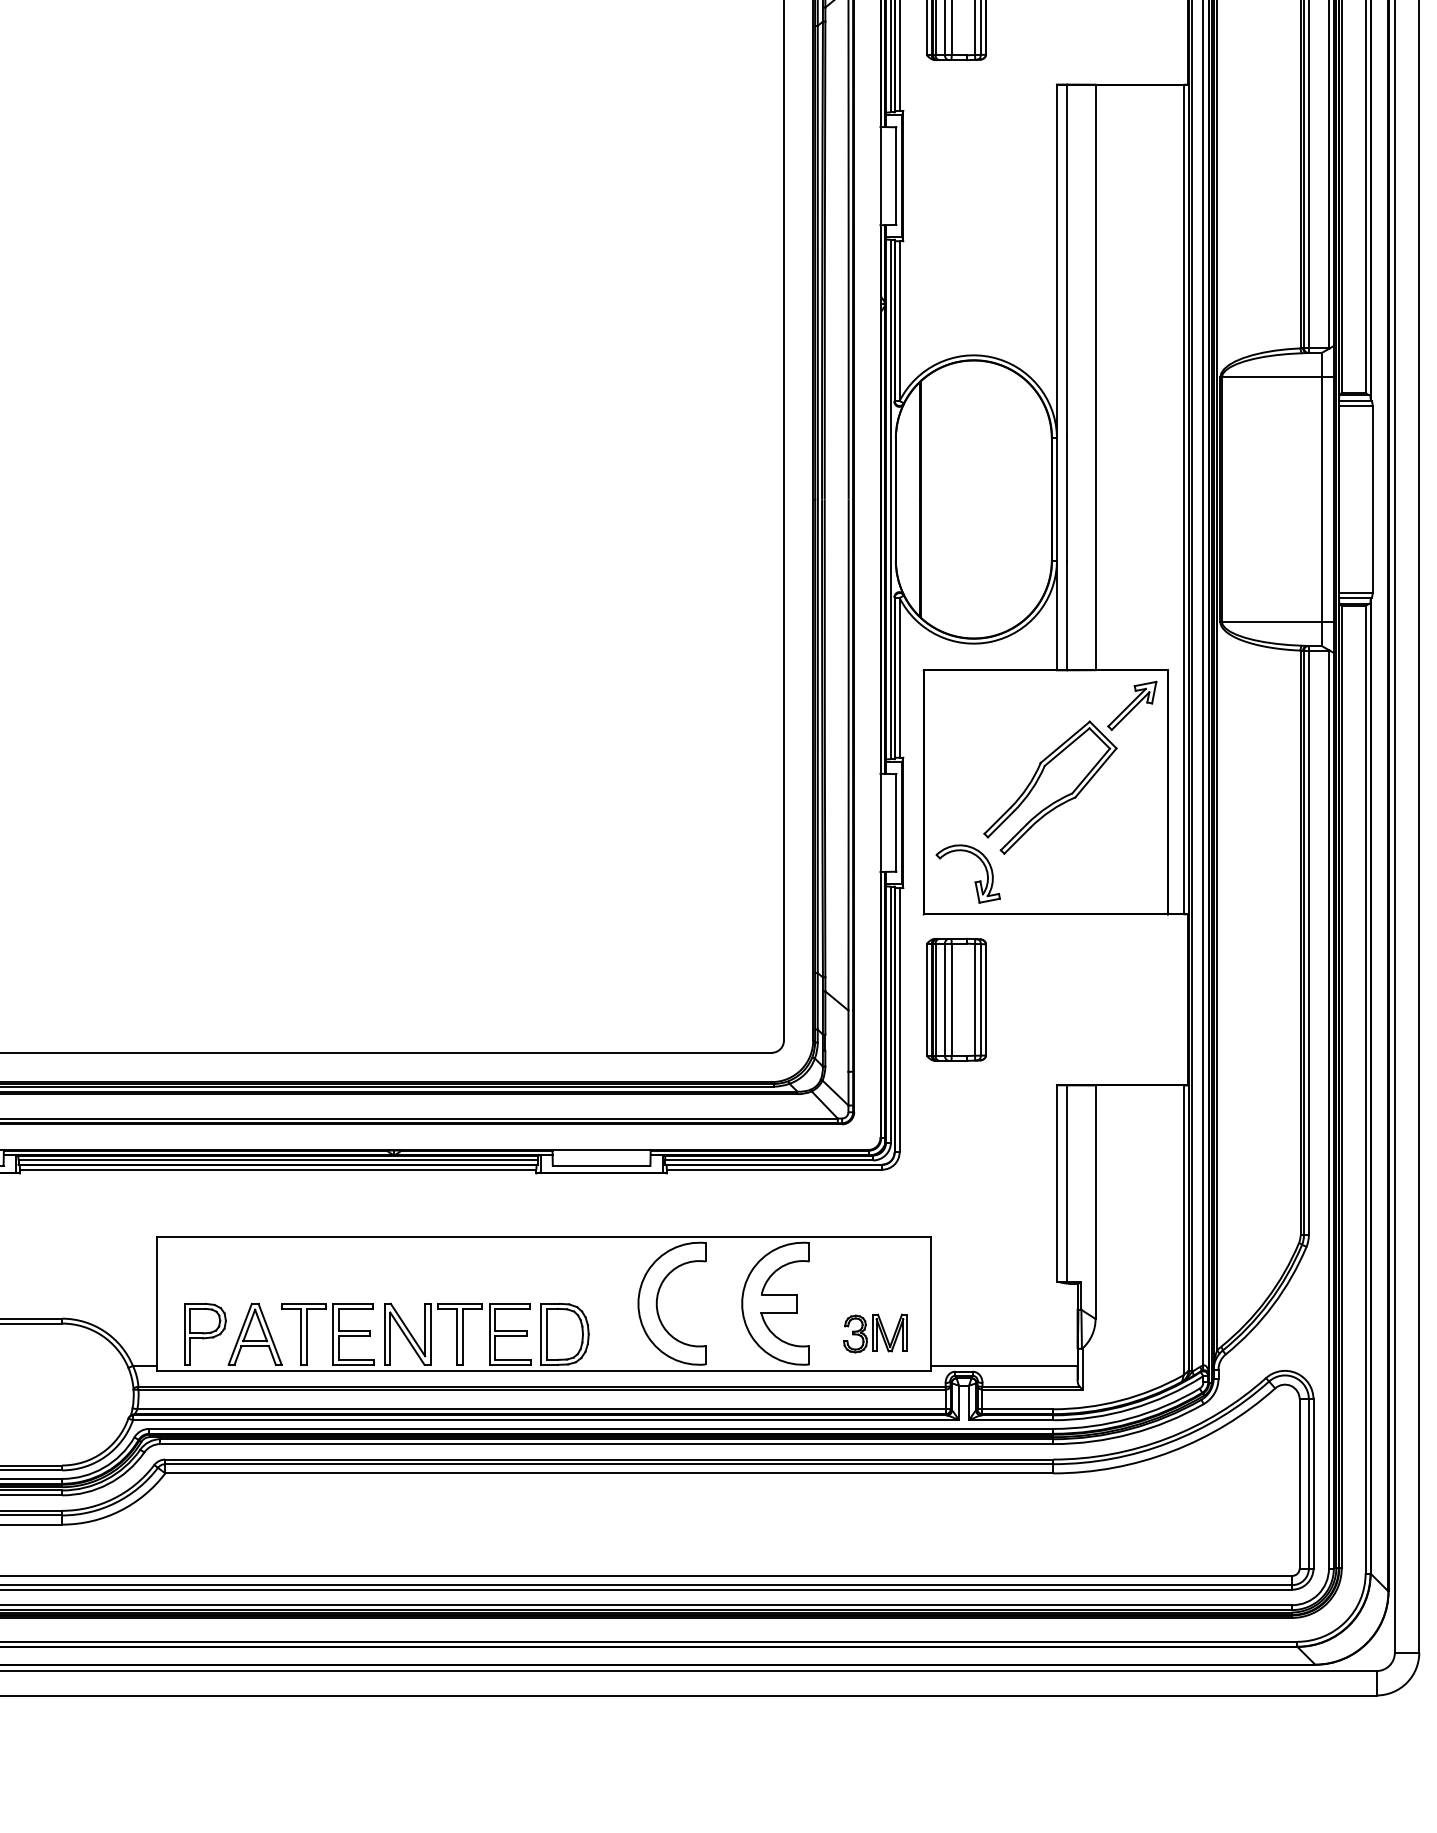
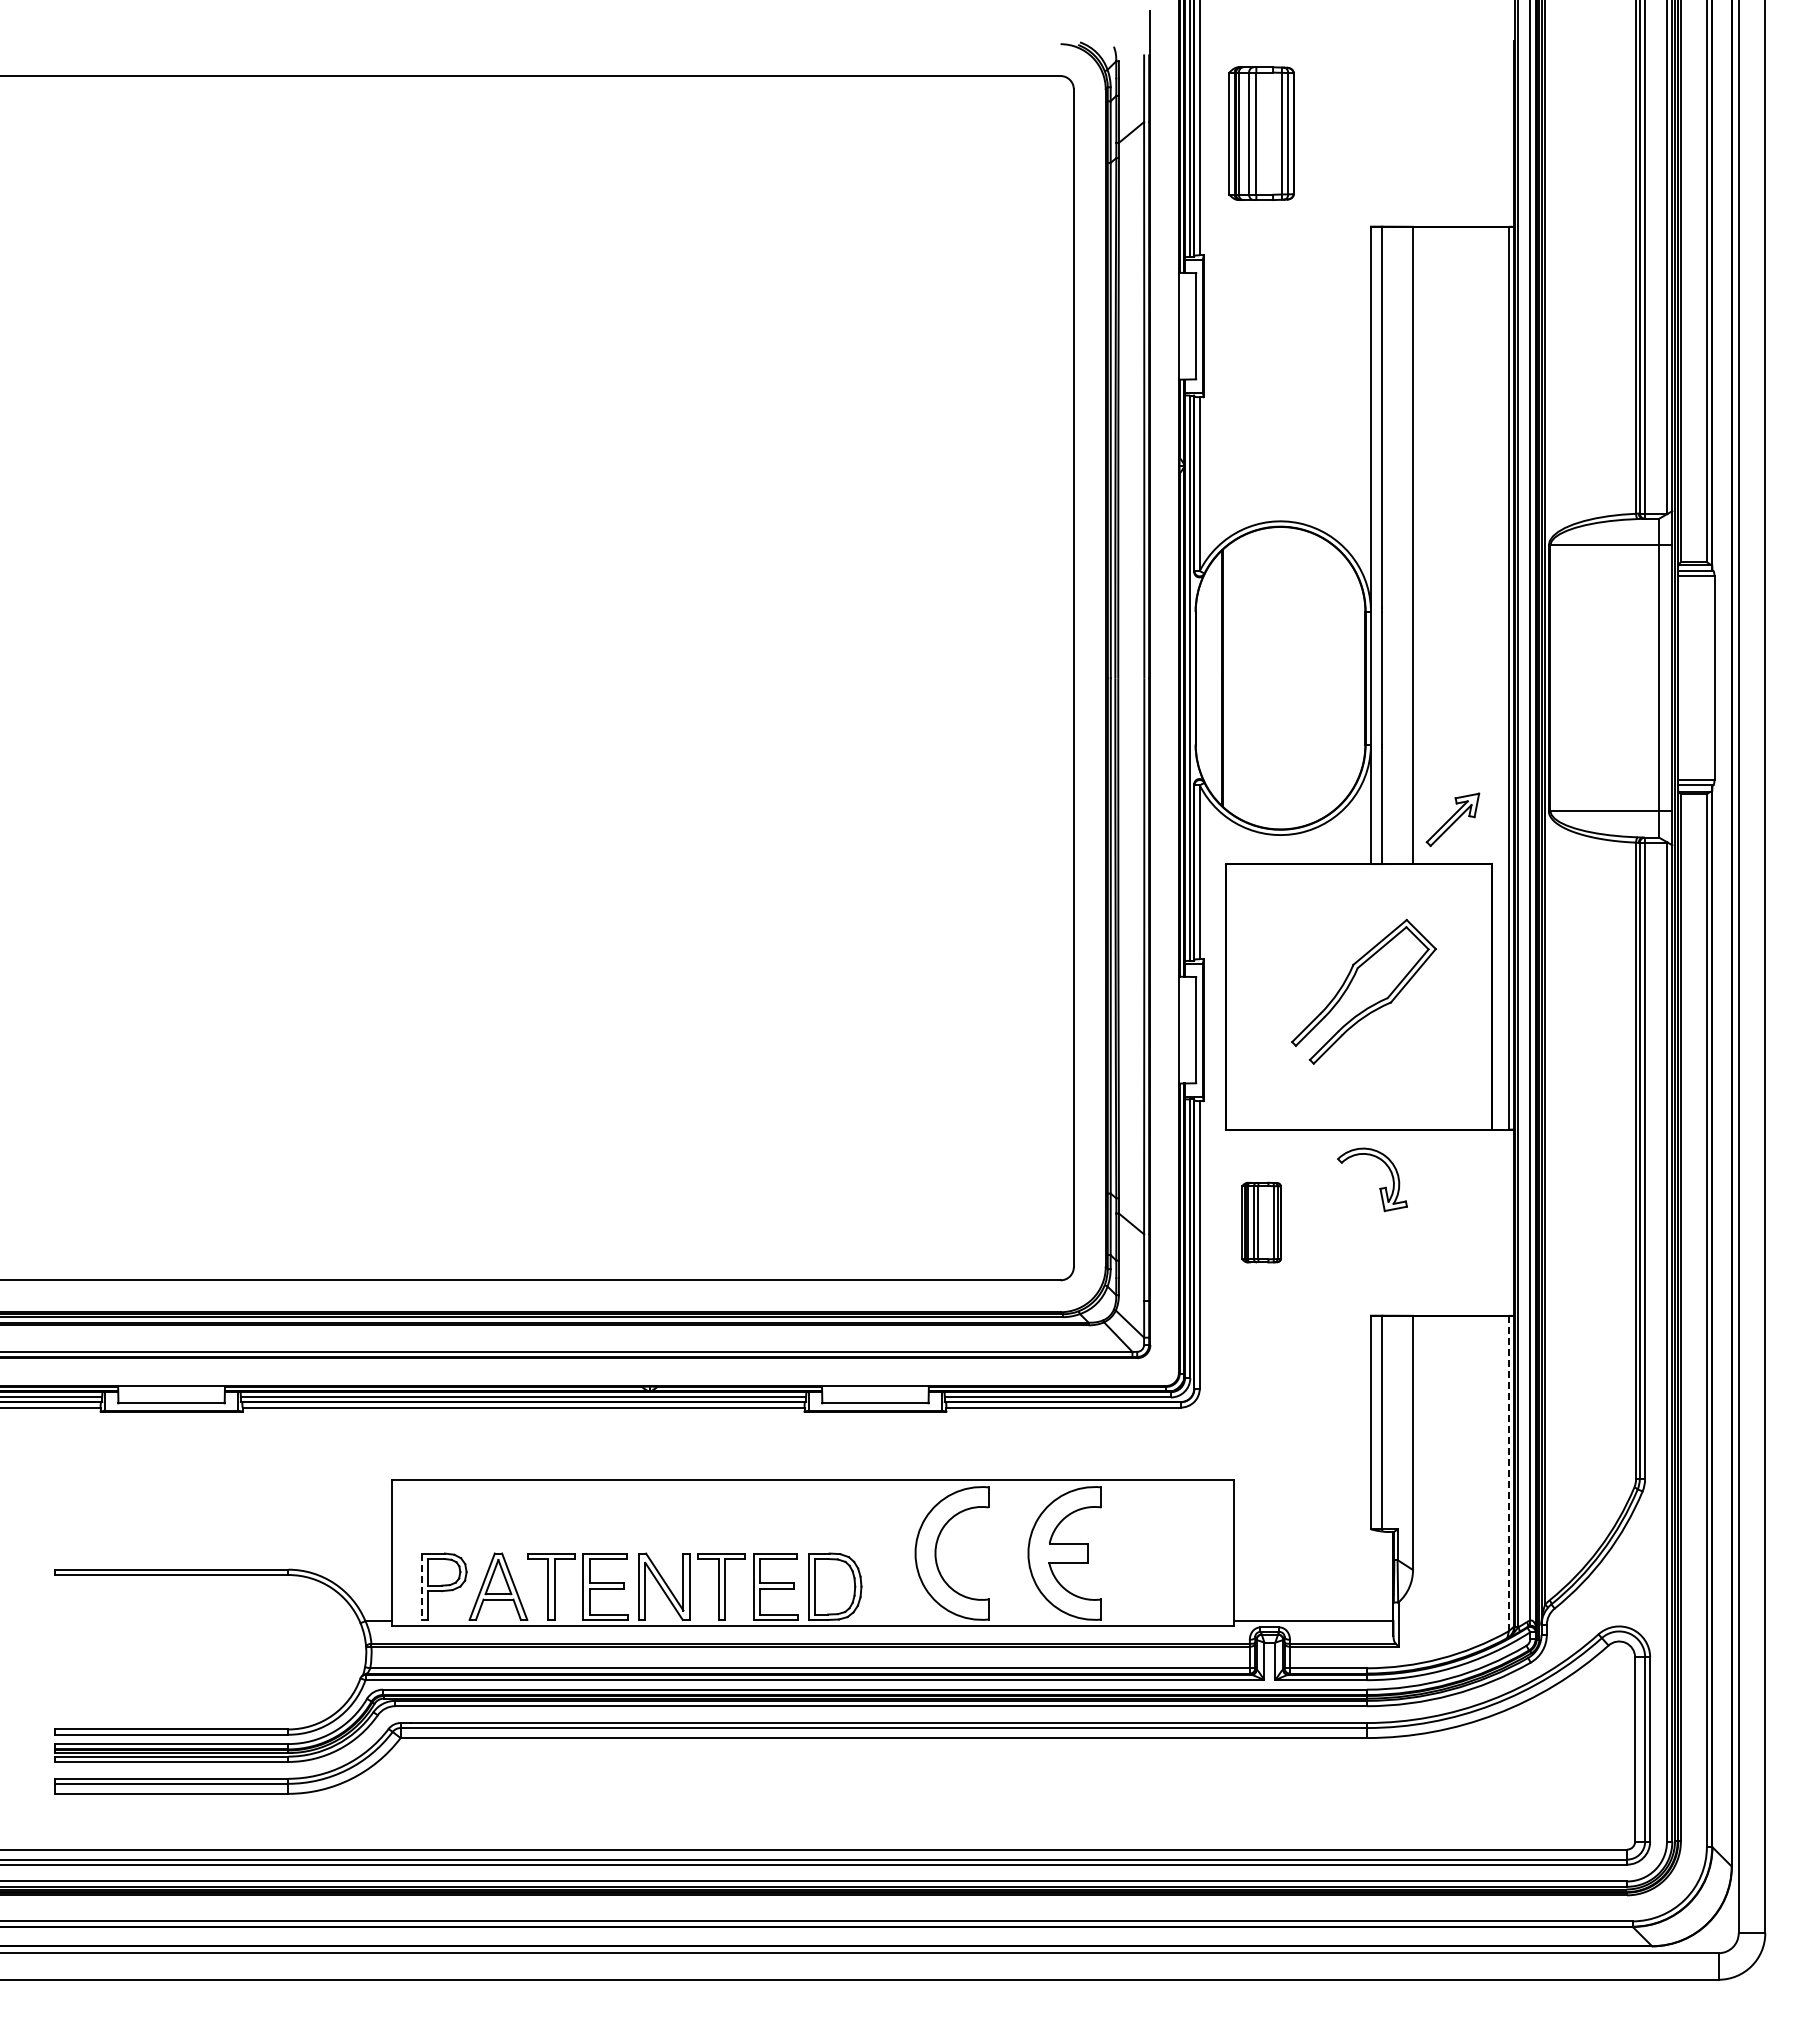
part: (1131, 705) -> (1452, 819), moved
part: (975, 881) -> (1380, 1187), moved
part: (956, 999) -> (1261, 1222), size x0.6
line: (1183, 1230) -> (1508, 1473), solid -> dashed
part: (875, 1333) -> (1173, 1585), removed
line: (184, 1335) -> (421, 1587), solid -> dashed

